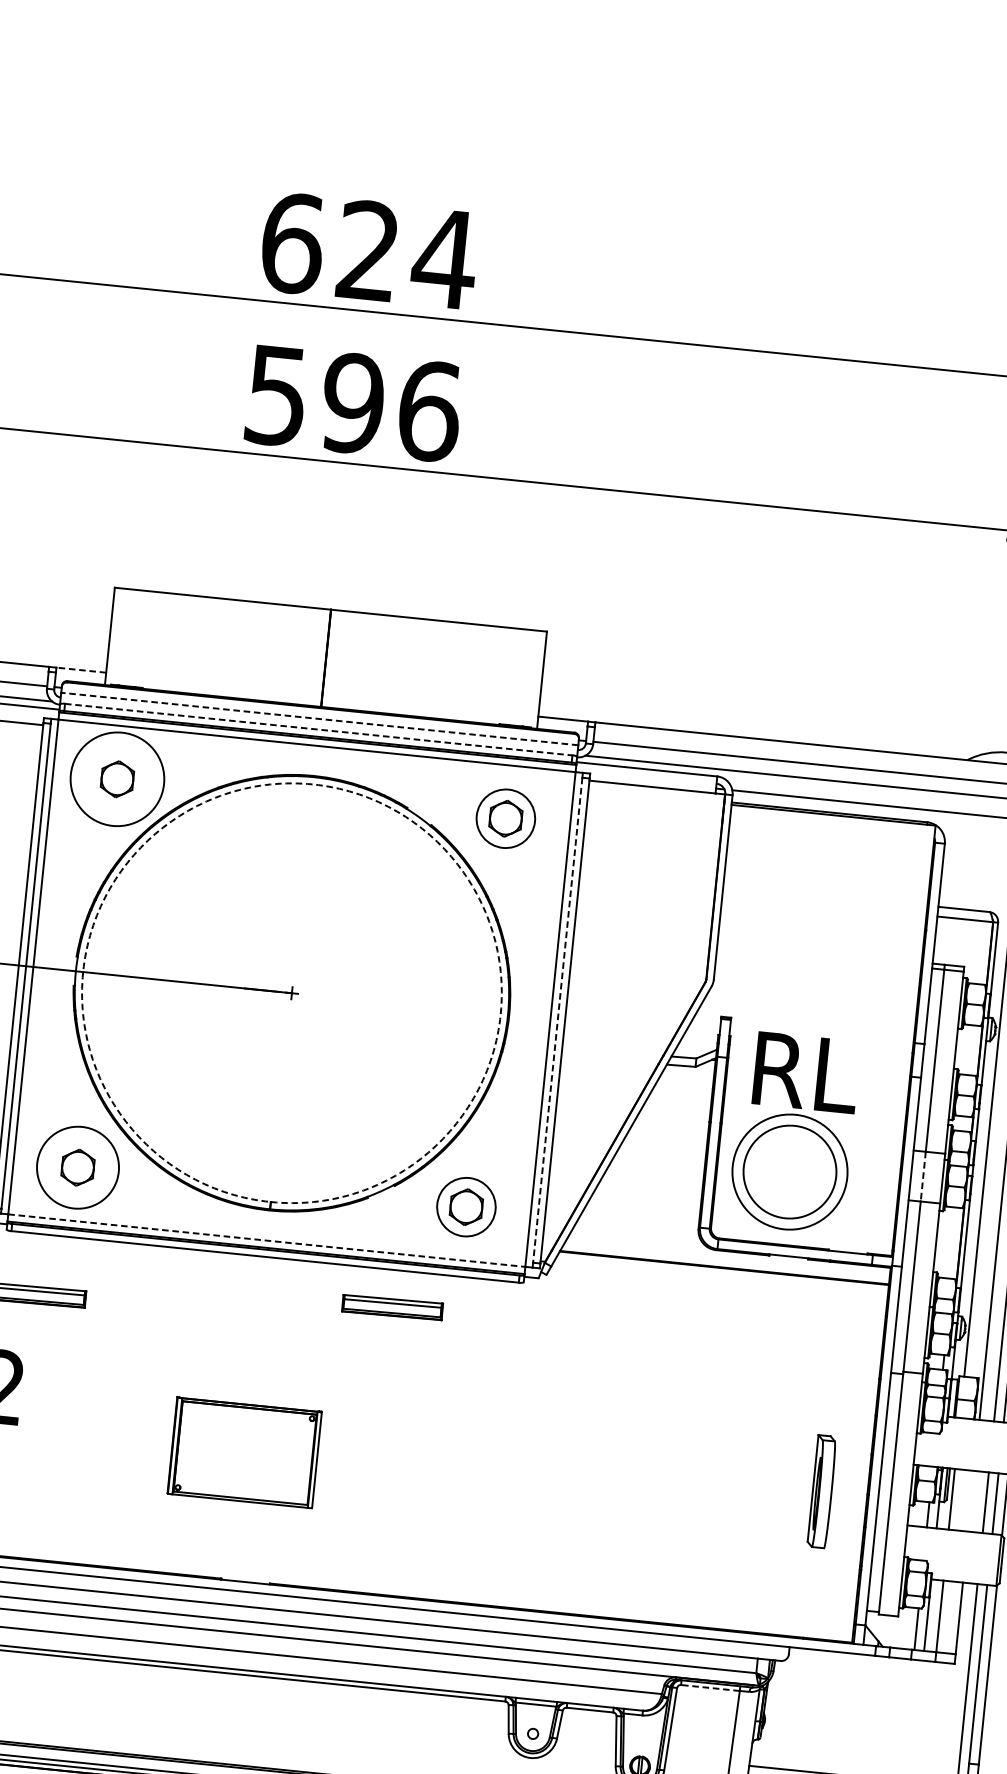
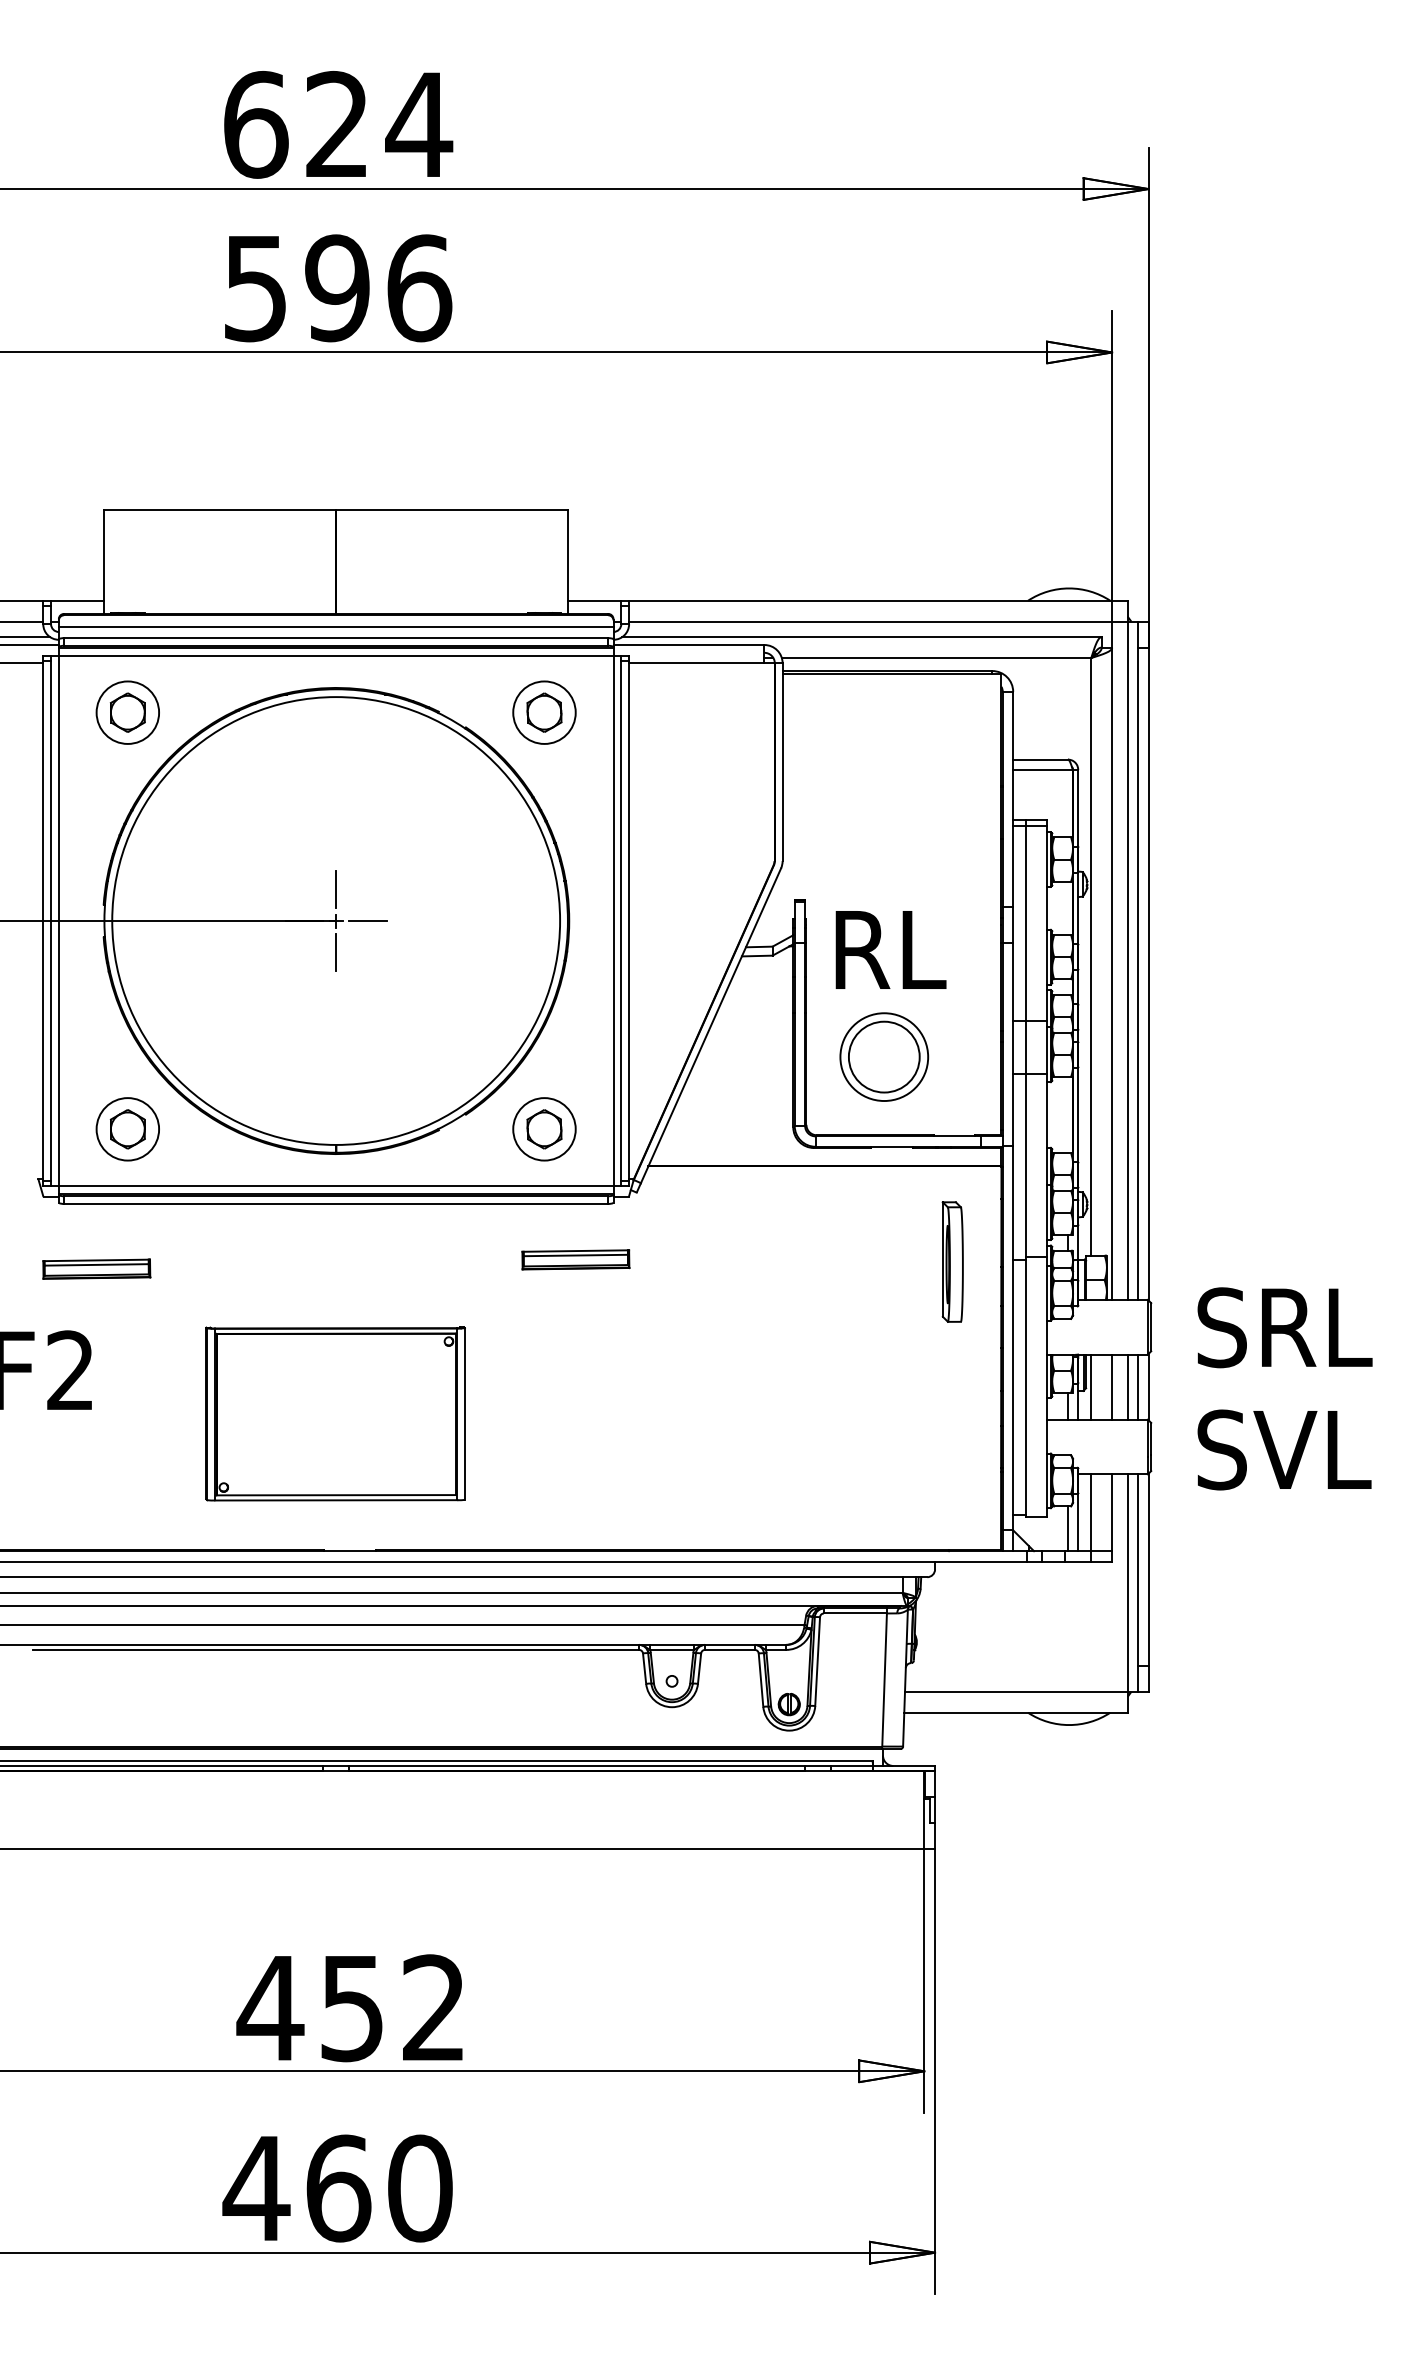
line: (81, 669) -> (77, 600), dashed -> solid
line: (319, 718) -> (335, 626), dashed -> solid
line: (318, 729) -> (336, 638), dashed -> solid
circle: (117, 779) -> (127, 712), size x0.62
arc: (313, 784) -> (336, 697), dashed -> solid
line: (295, 963) -> (336, 889), added
line: (321, 996) -> (367, 921), added
line: (557, 1020) -> (621, 921), dashed -> solid
line: (289, 1022) -> (336, 952), added
circle: (77, 1167) -> (127, 1129), size x0.71
part: (790, 1171) -> (884, 1056), size x0.71
line: (923, 1176) -> (1026, 1047), dashed -> solid
line: (267, 1240) -> (336, 1186), dashed -> solid
part: (392, 1307) -> (575, 1259), moved
part: (244, 1452) -> (335, 1413), size x1.67
part: (821, 1491) -> (952, 1261), moved
line: (971, 1500) -> (1112, 1386), added
line: (709, 1687) -> (854, 1613), dashed -> solid

